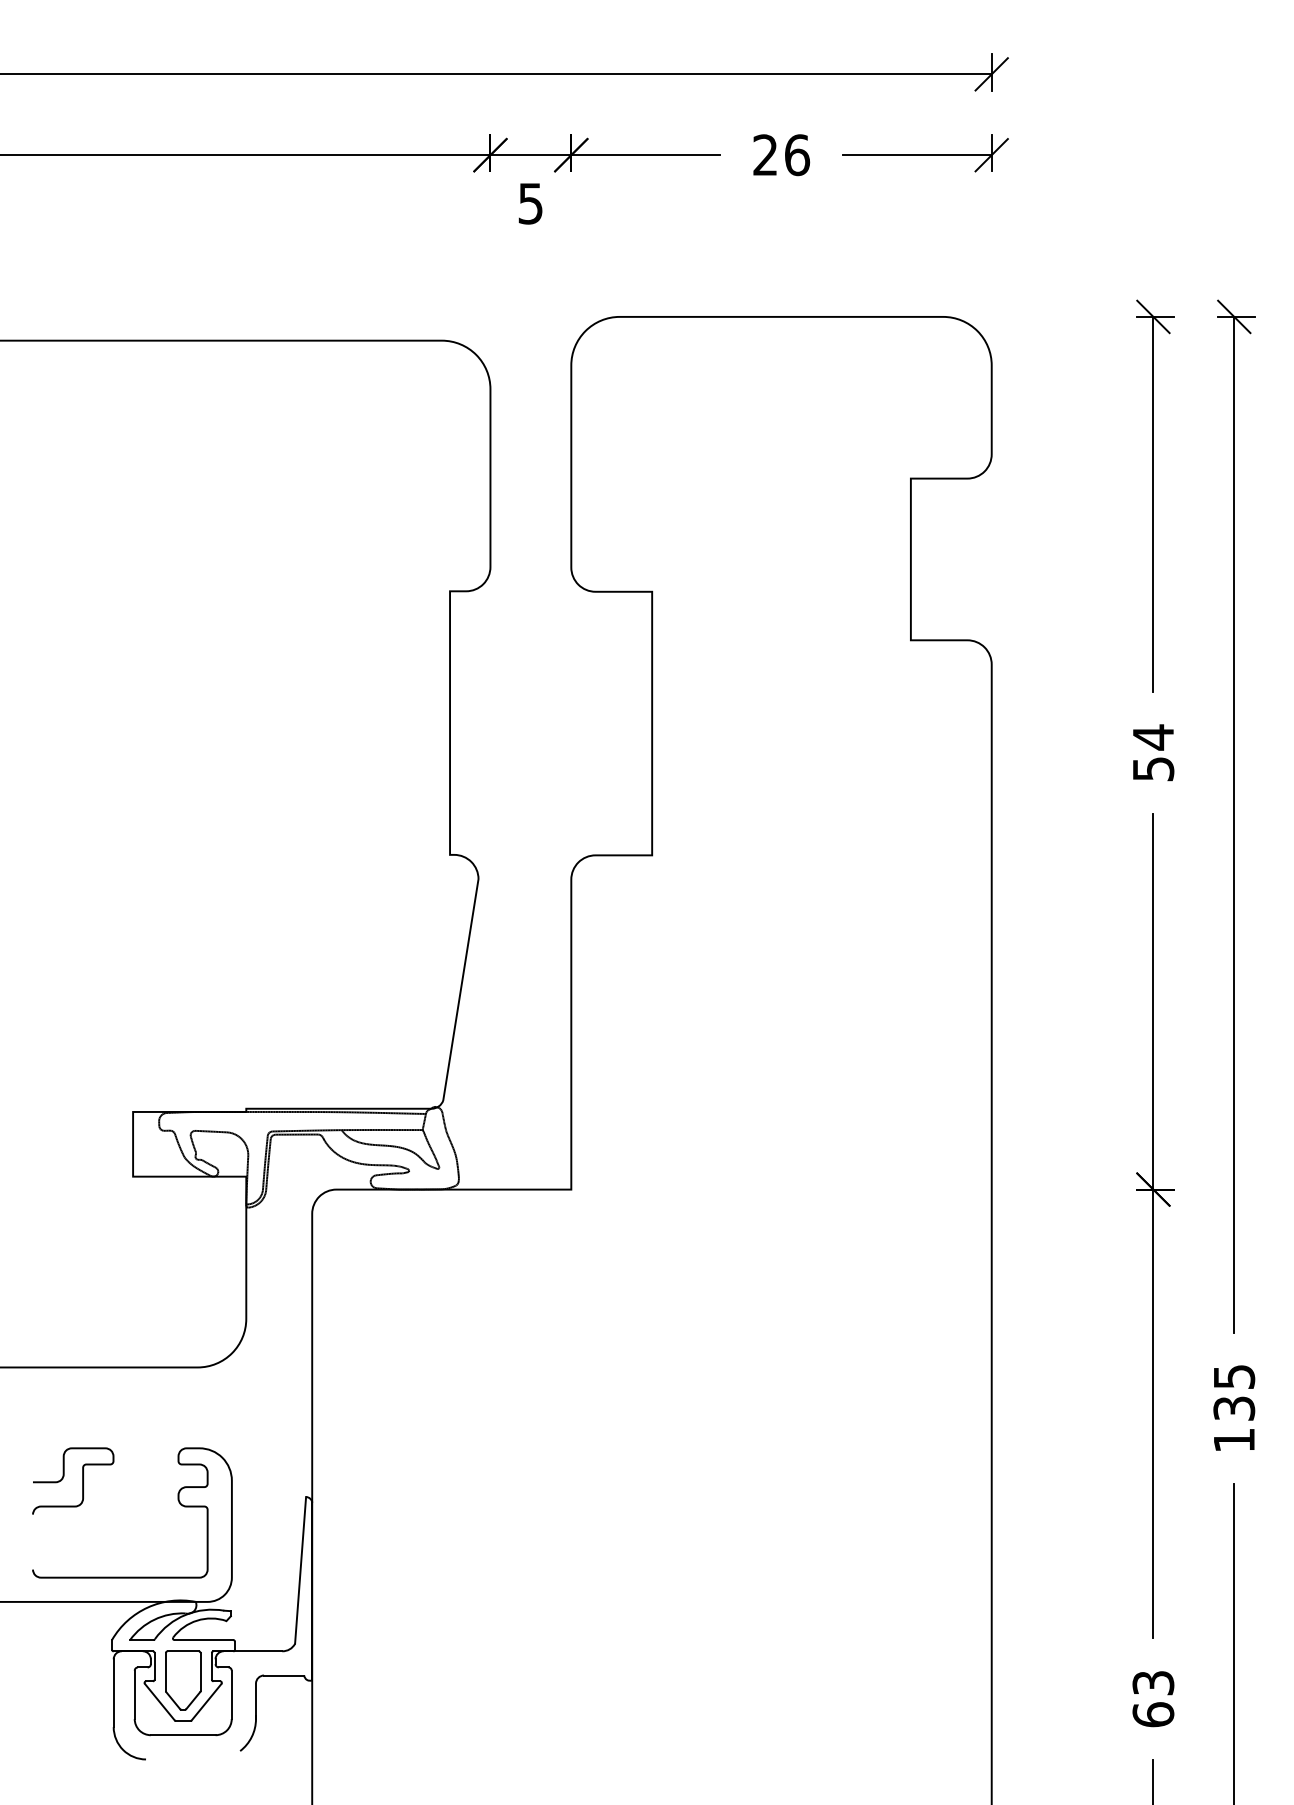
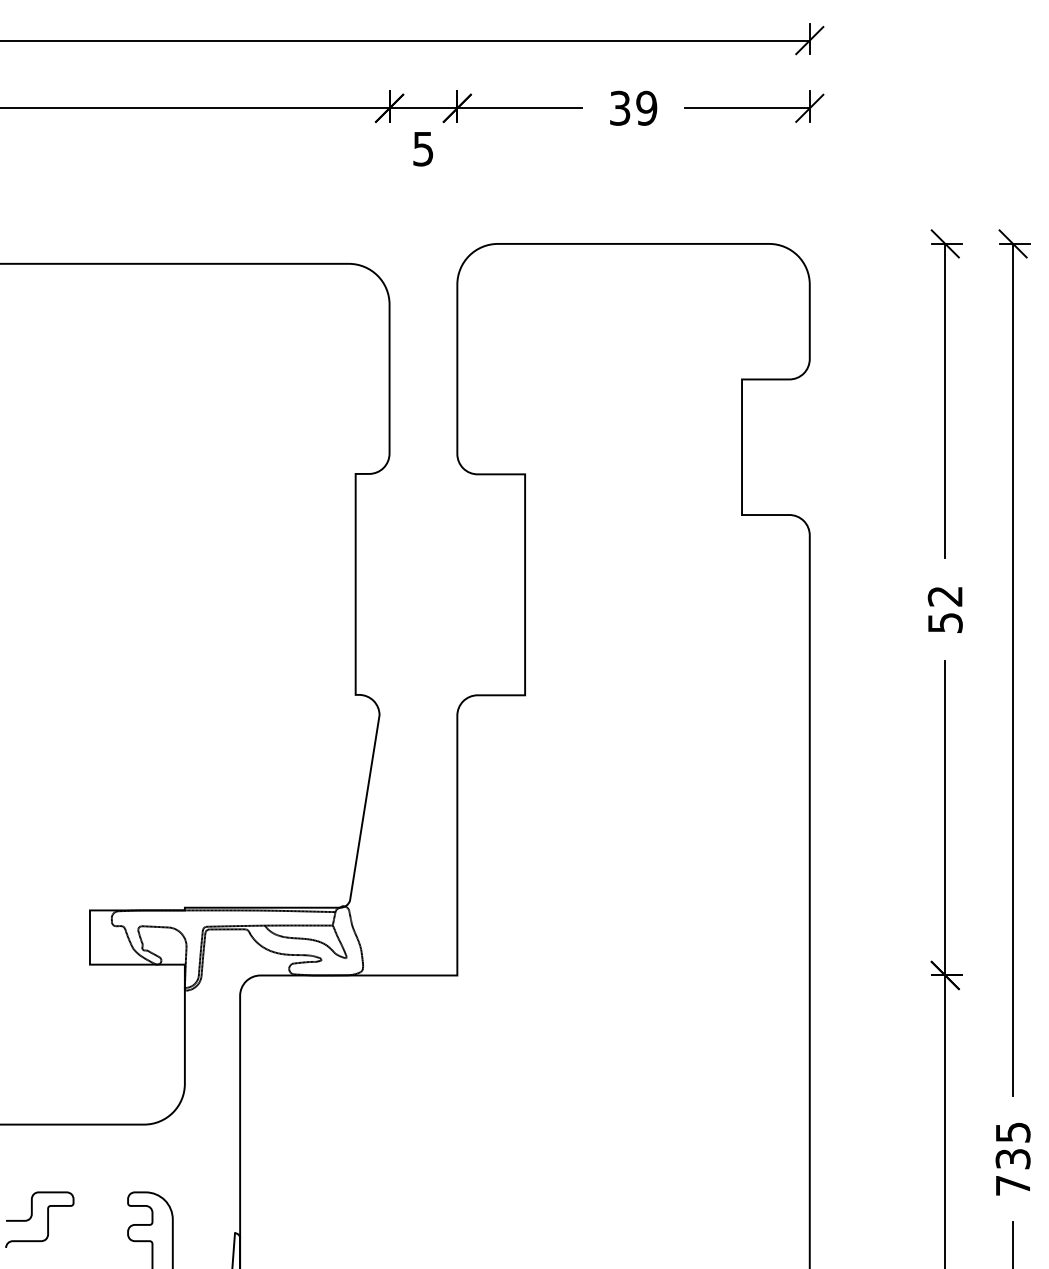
text: (781, 155) -> (633, 108), 26 -> 39
text: (1152, 737) -> (944, 596), 54 -> 52
text: (1234, 1440) -> (1013, 1185), 135 -> 735

